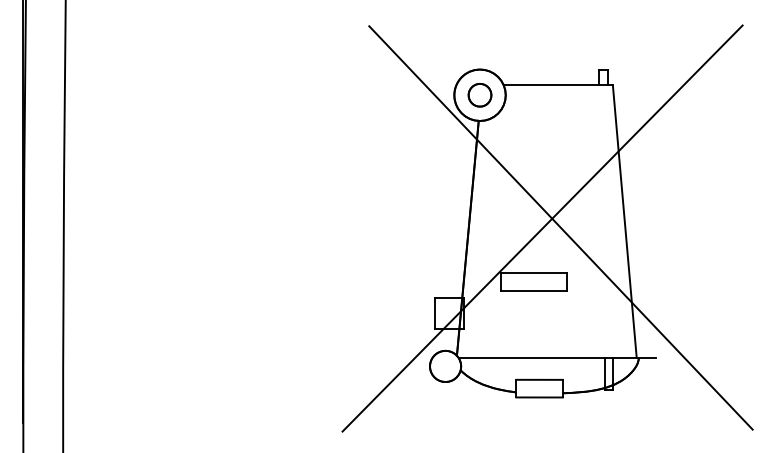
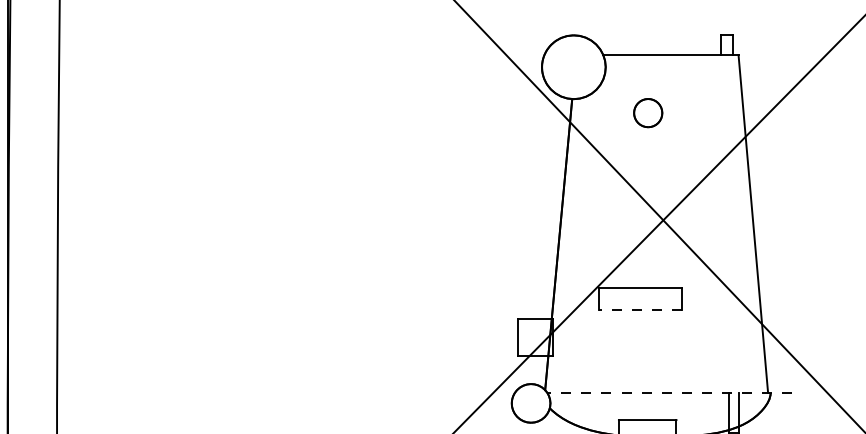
part: (479, 95) -> (647, 113), moved
line: (533, 290) -> (640, 309), solid -> dashed
line: (557, 357) -> (669, 392), solid -> dashed

